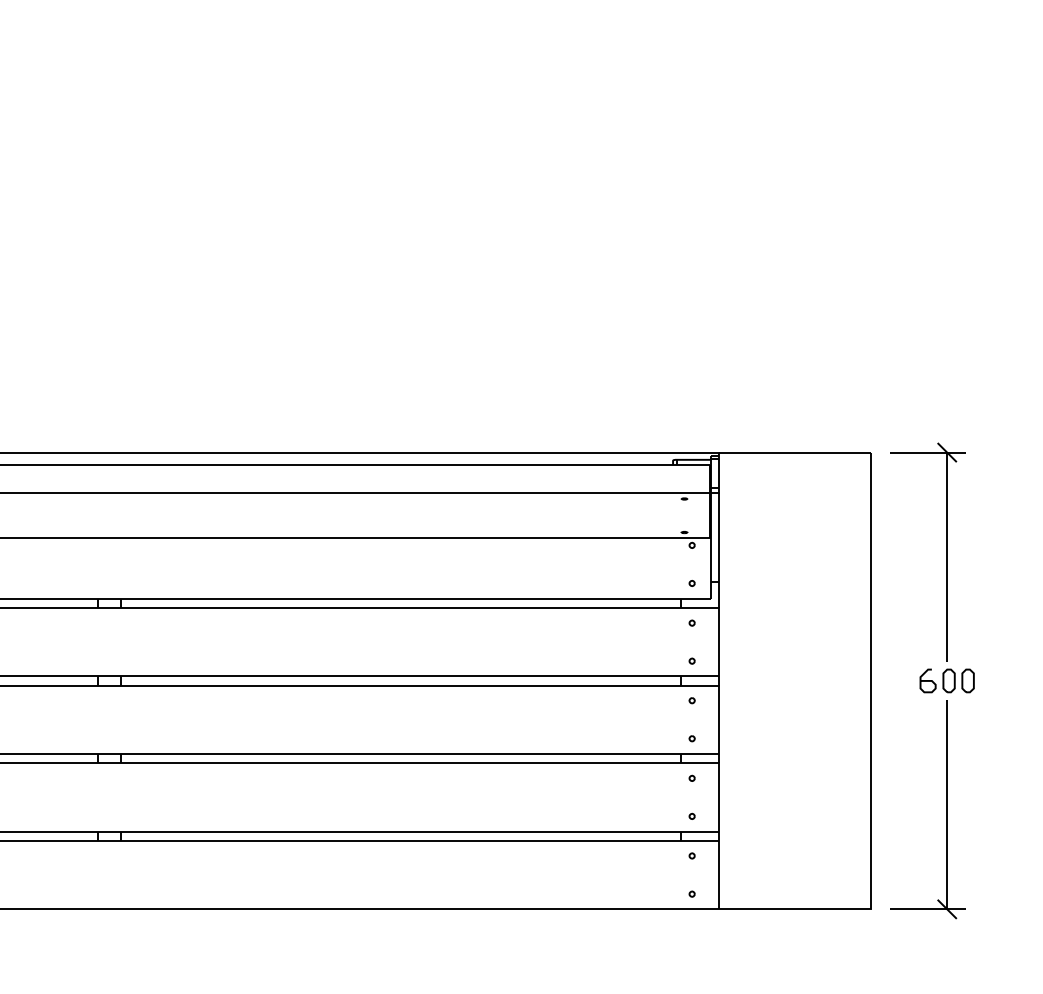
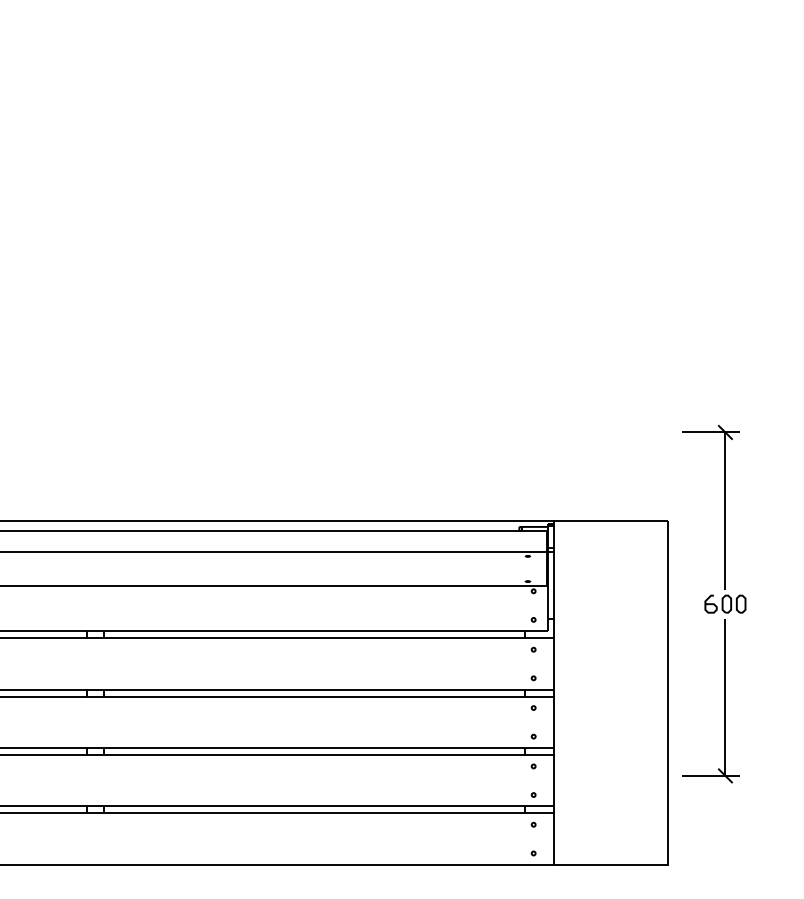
part: (932, 681) -> (714, 604), moved

